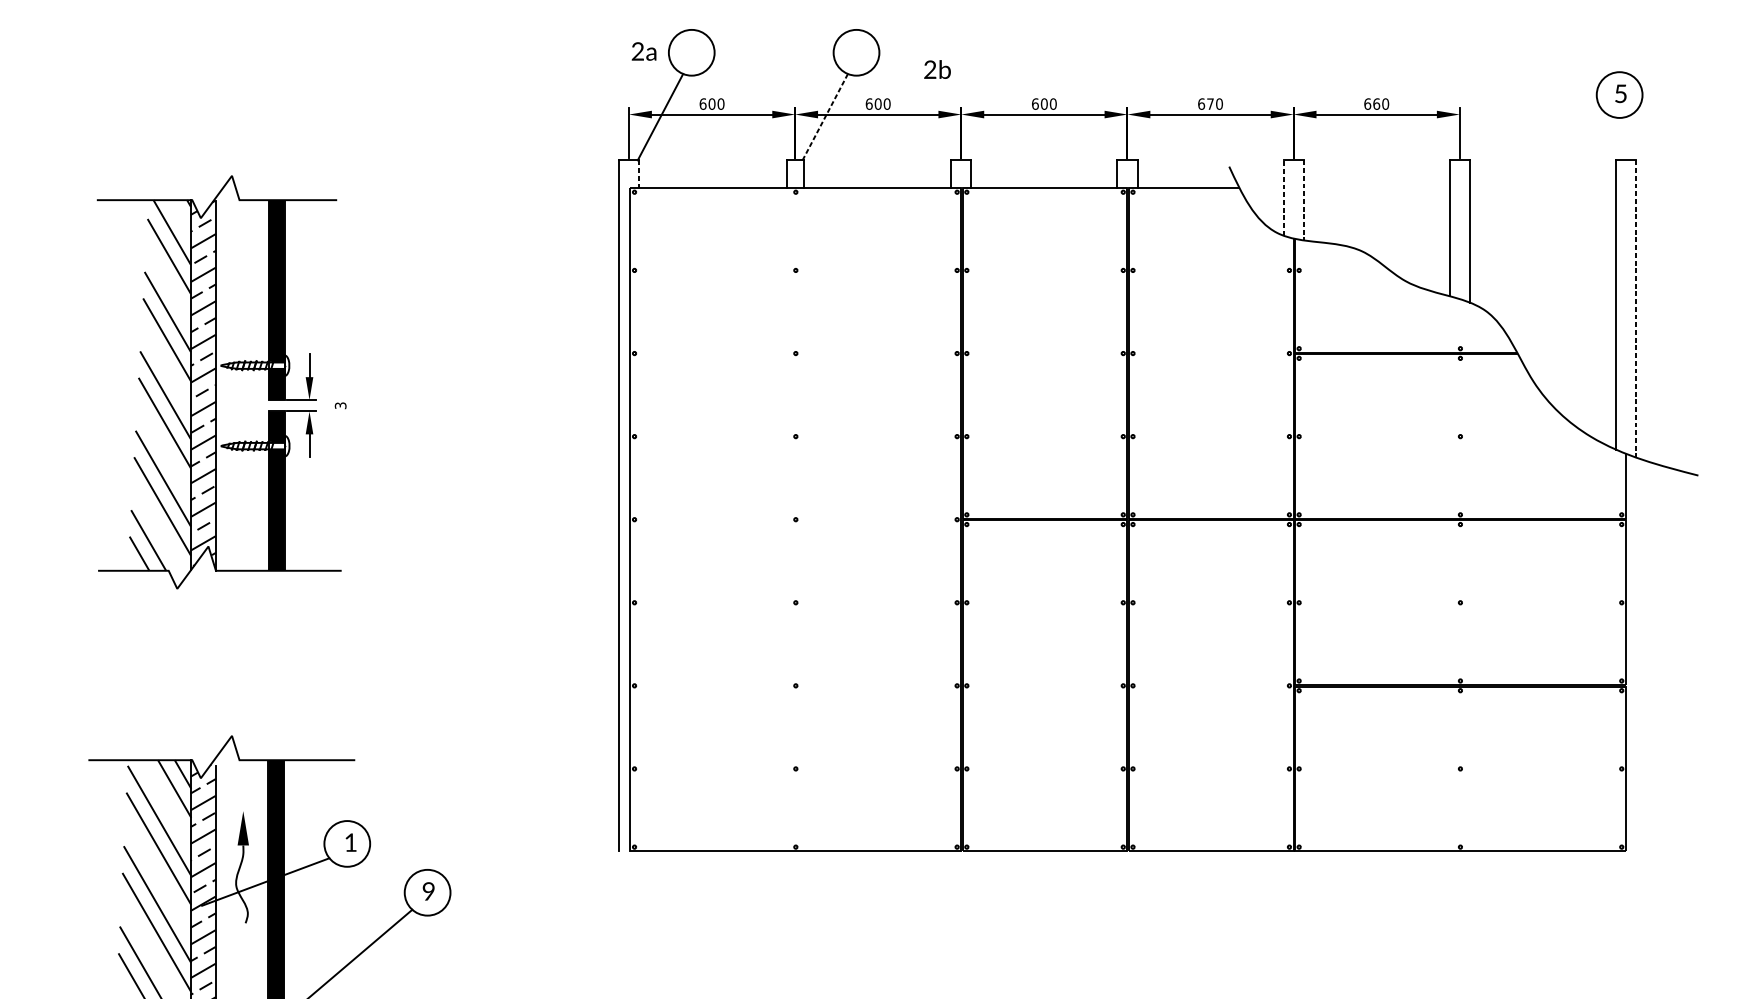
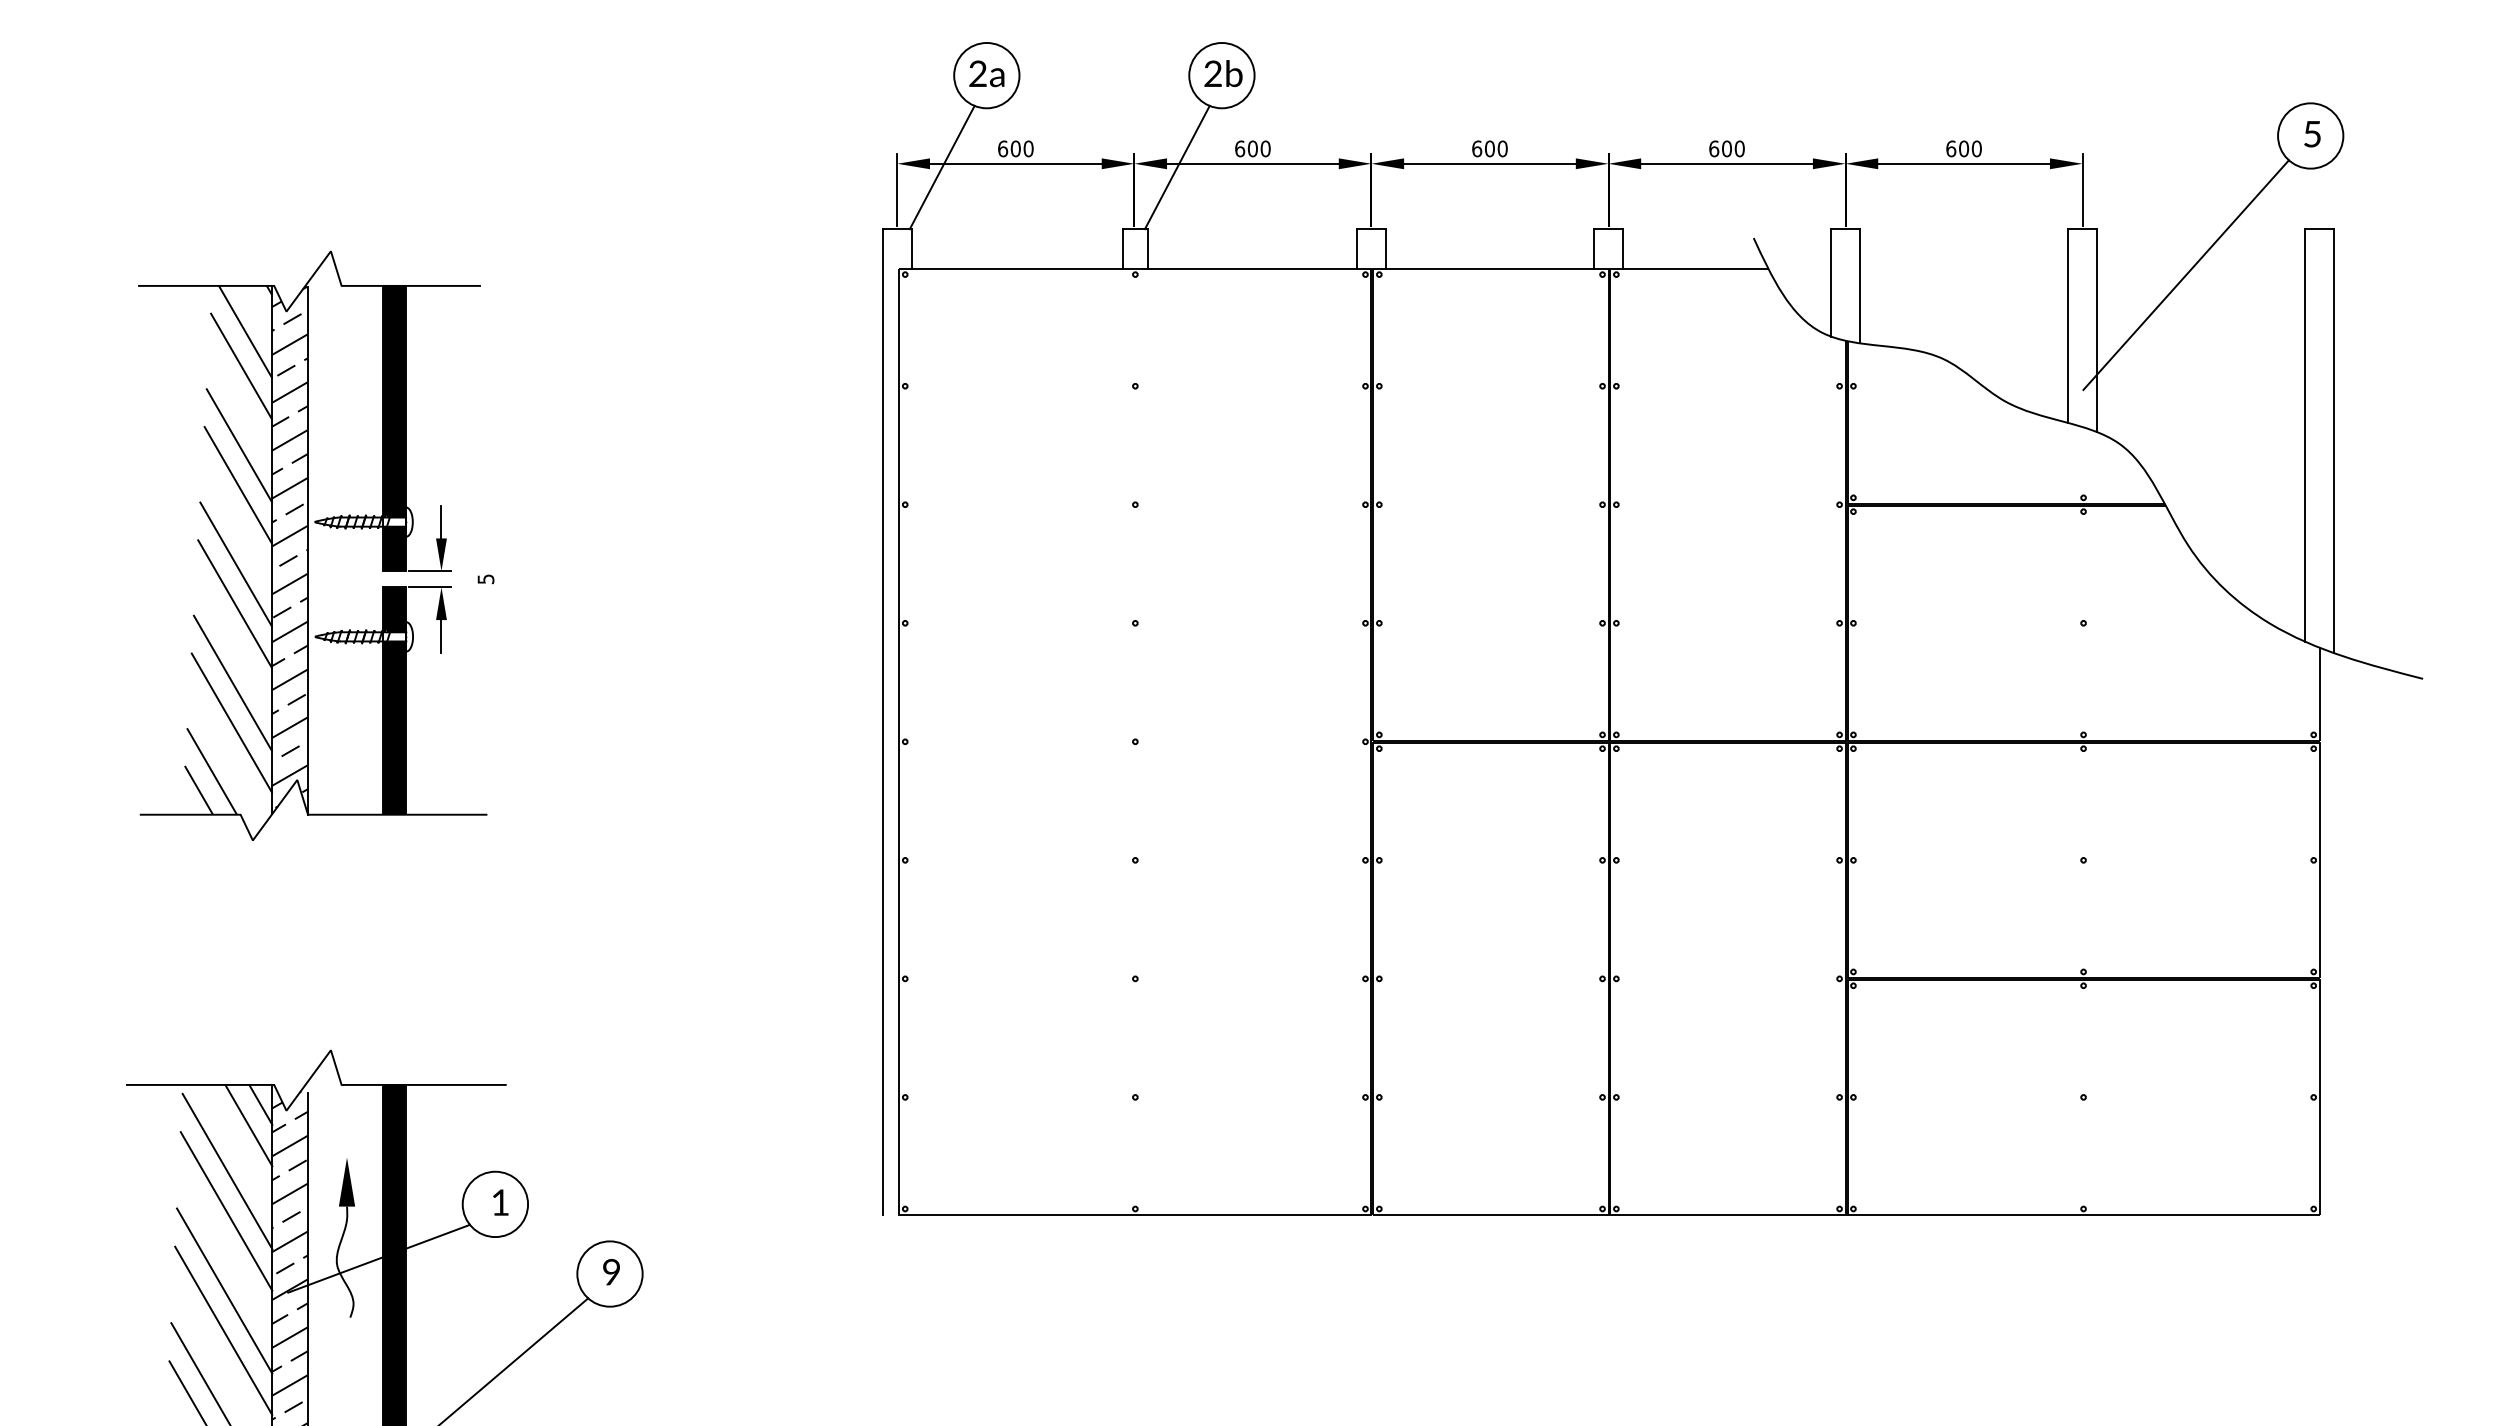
text: (643, 51) -> (986, 73), moved
text: (937, 69) -> (1223, 73), moved
text: (1210, 103) -> (1726, 148), 670 -> 600
text: (1376, 103) -> (1964, 148), 660 -> 600
line: (825, 117) -> (1177, 167), dashed -> solid
line: (638, 173) -> (911, 248), dashed -> solid
line: (1531, 192) -> (2185, 274), added
line: (1283, 197) -> (1831, 282), dashed -> solid
line: (1303, 200) -> (1859, 286), dashed -> solid
line: (1636, 309) -> (2334, 441), dashed -> solid
text: (340, 405) -> (485, 578), 3 -> 5

